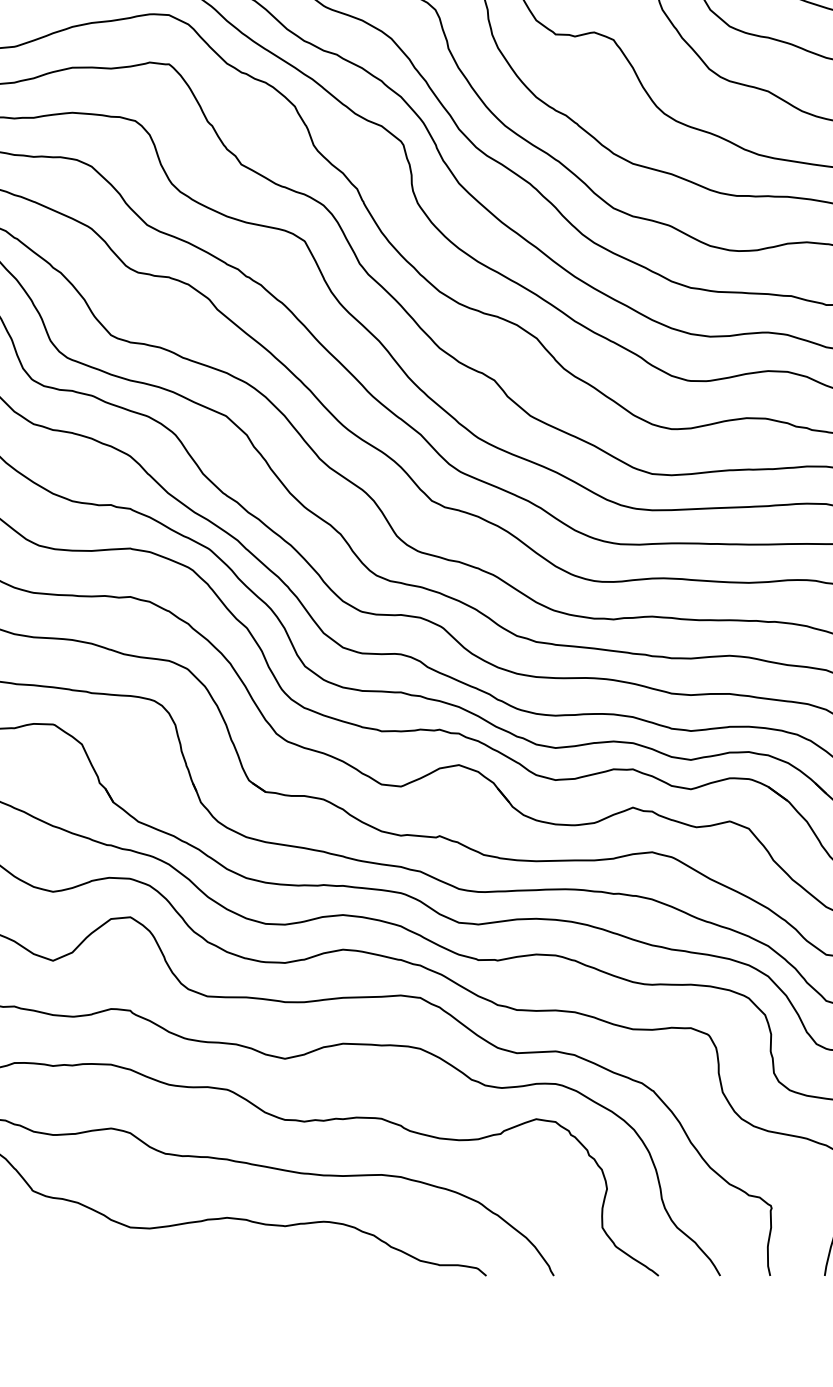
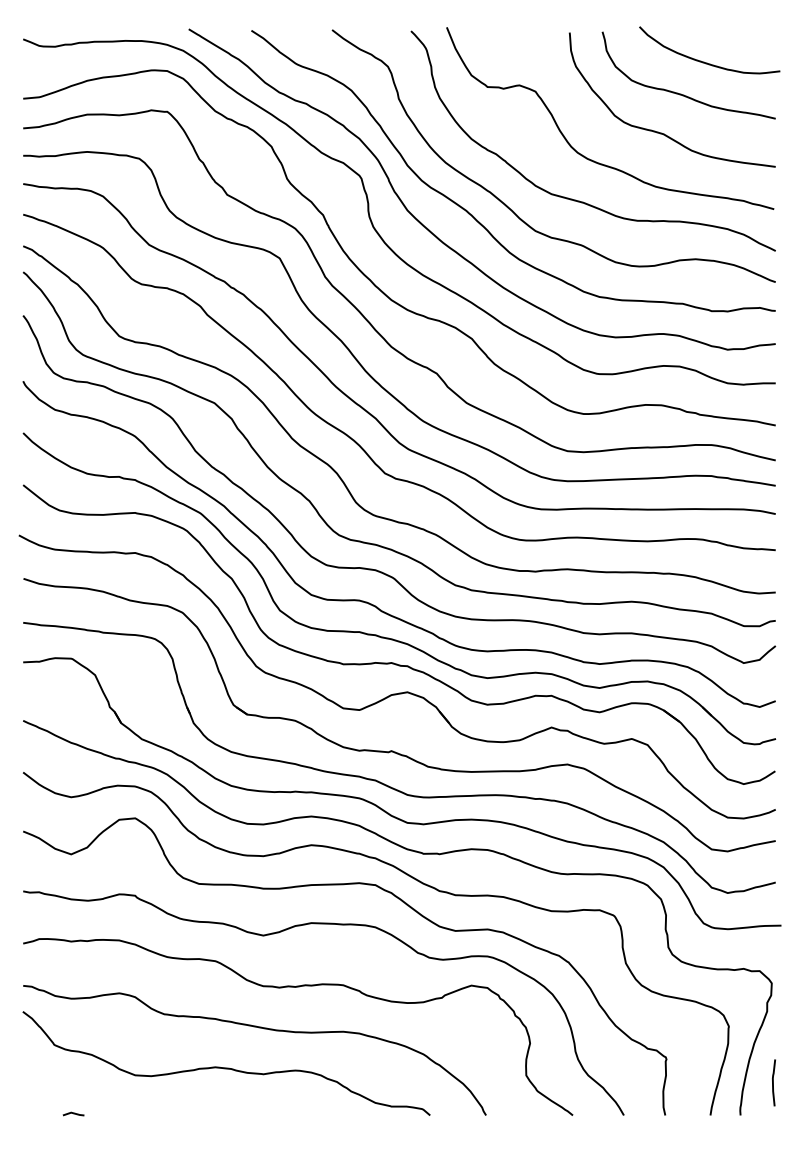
line: (55, 1273) -> (73, 1113), added

